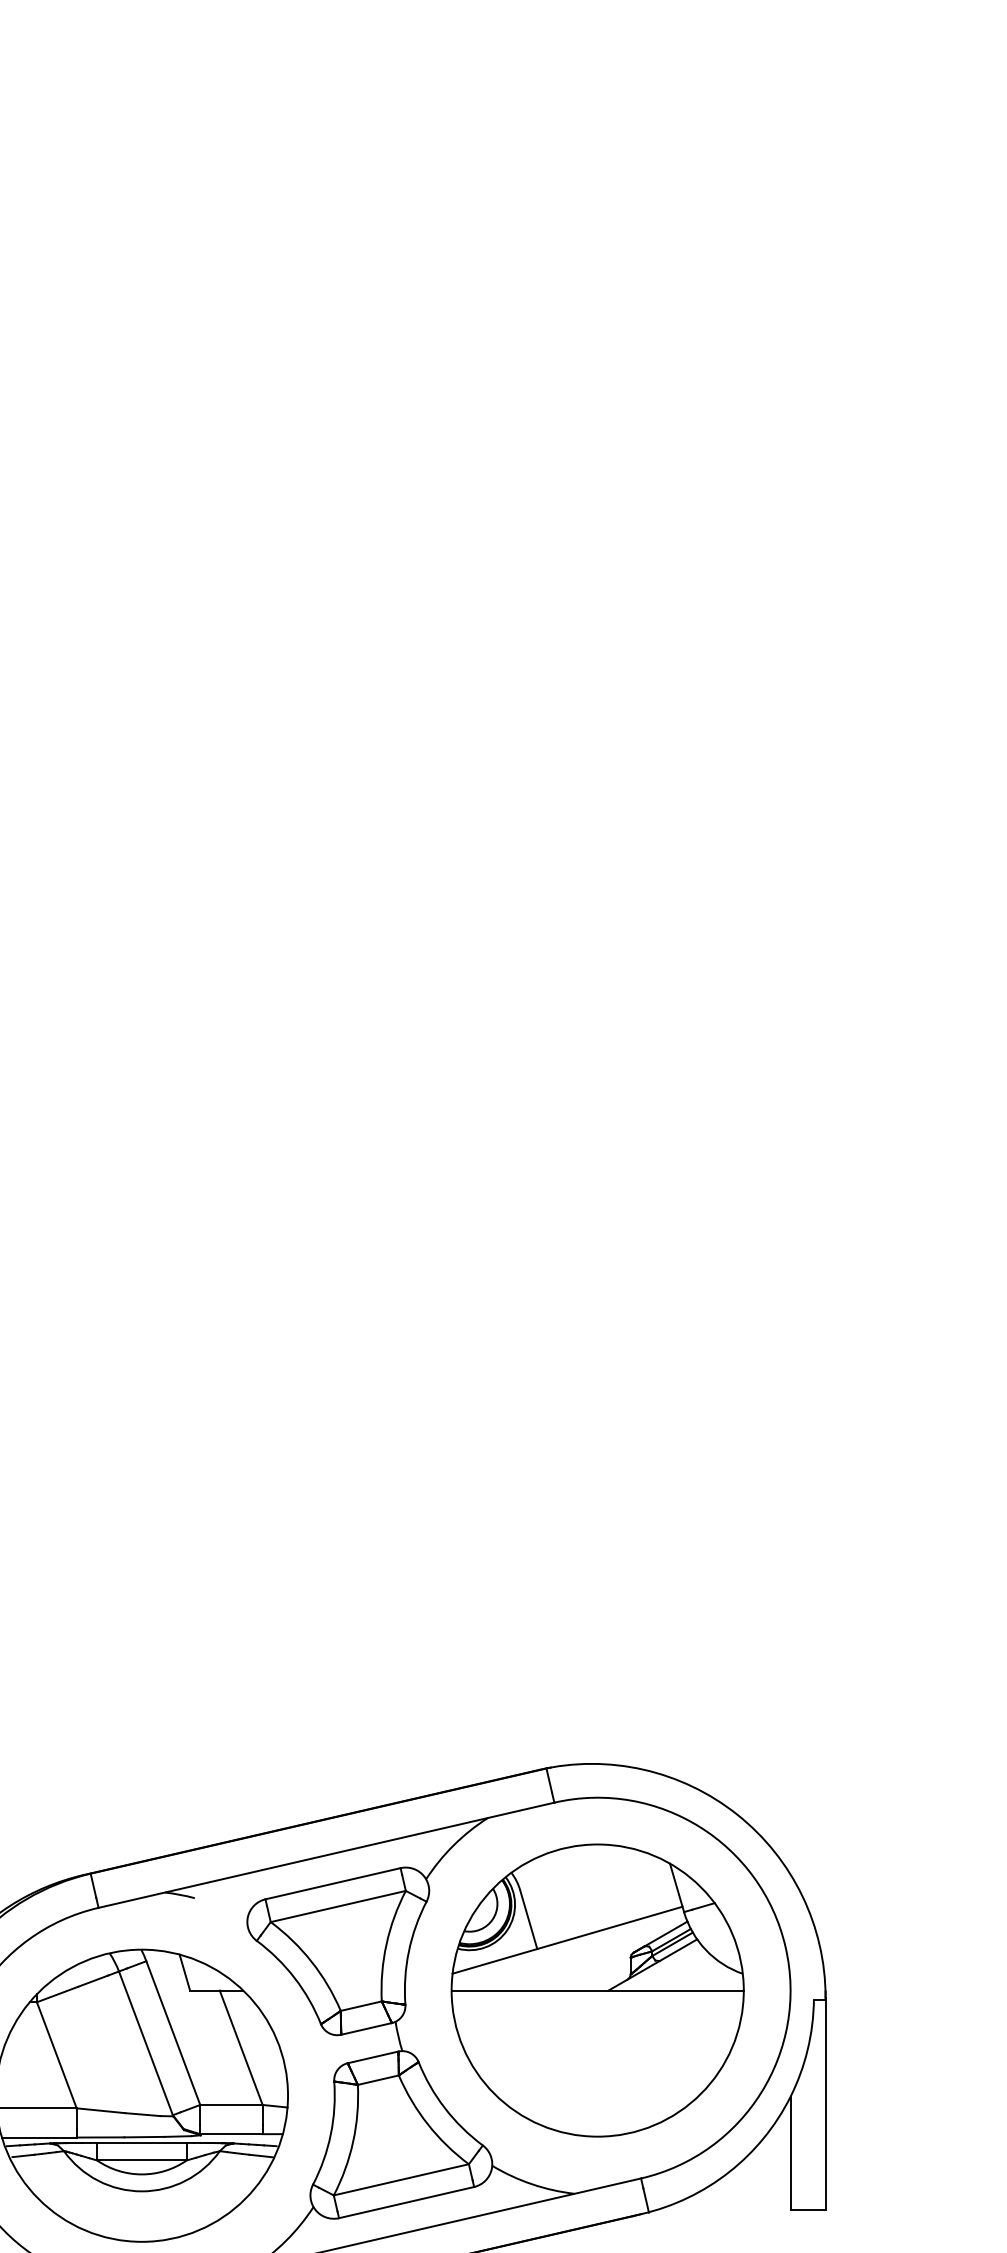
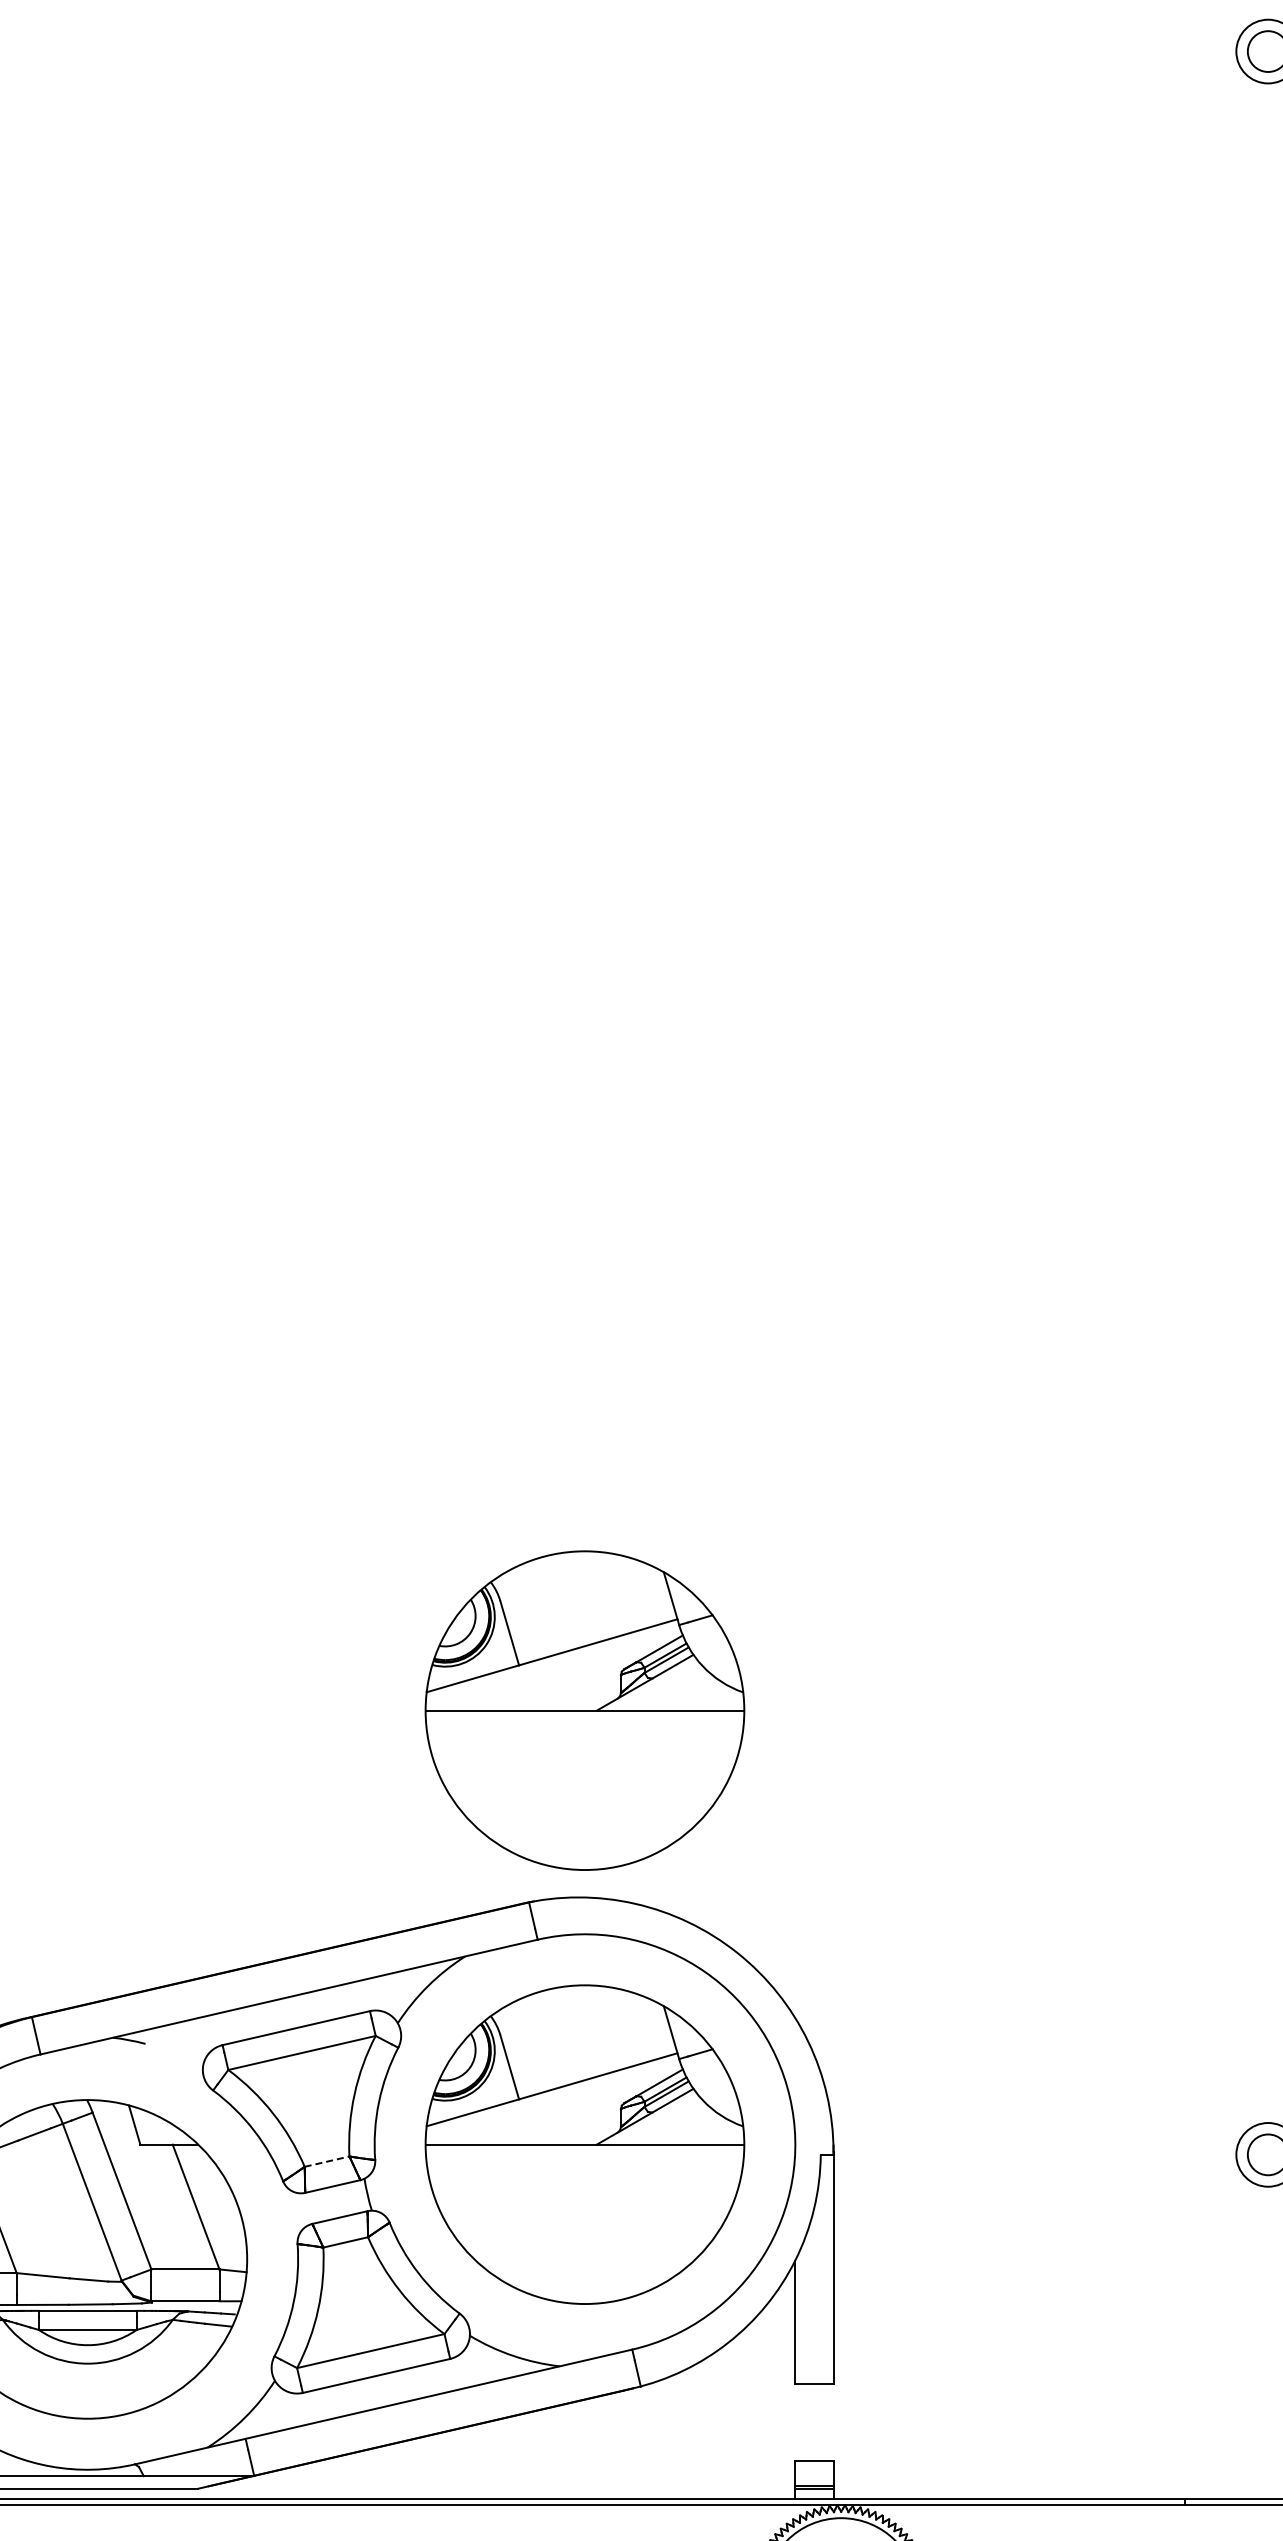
part: (597, 1592) -> (584, 1710), added
line: (361, 2006) -> (327, 2161), solid -> dashed

